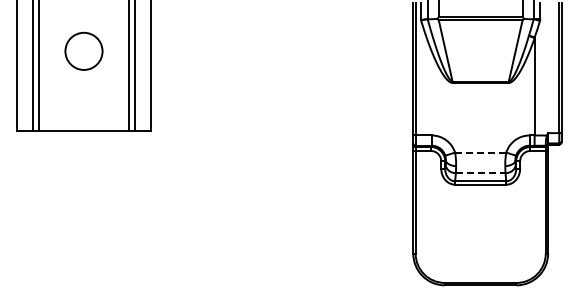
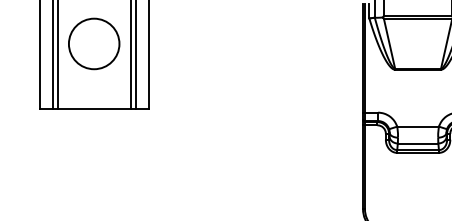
circle: (83, 51) -> (93, 44), size x1.67
line: (480, 152) -> (417, 126), dashed -> solid
line: (480, 173) -> (417, 143), dashed -> solid

